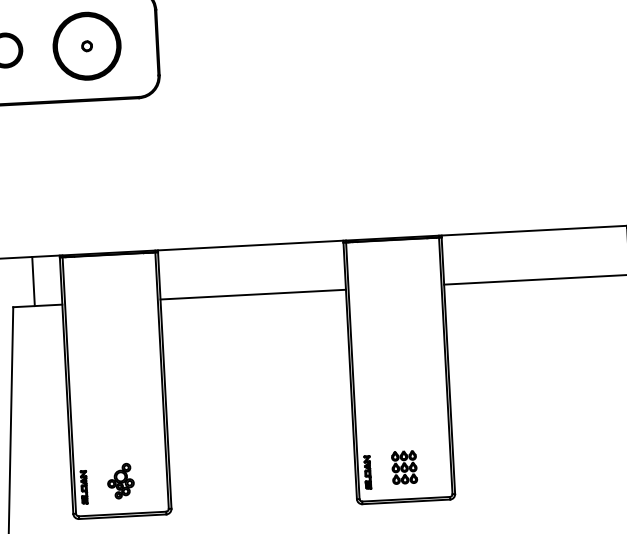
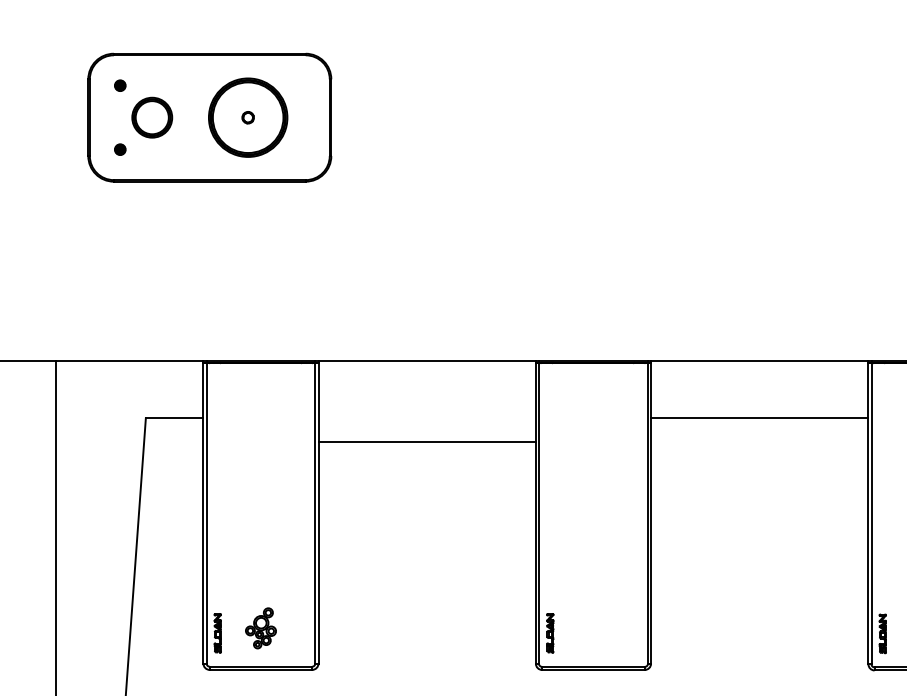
line: (33, 281) -> (171, 389), removed
line: (252, 294) -> (426, 442), moved
part: (404, 467) -> (593, 629), removed

